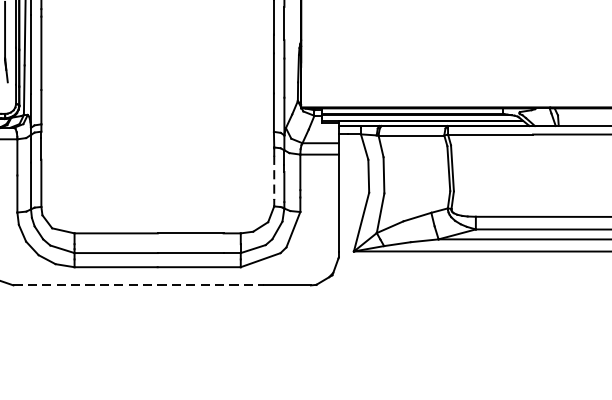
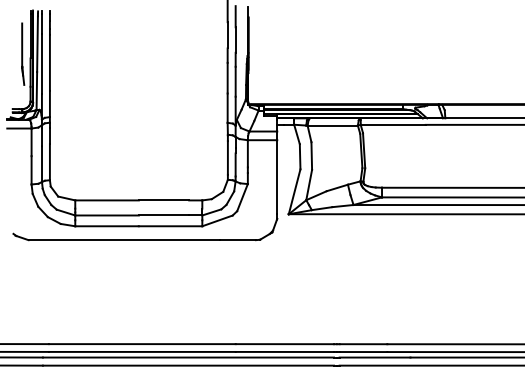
line: (273, 177) -> (227, 157), dashed -> solid
line: (138, 285) -> (124, 240), dashed -> solid

